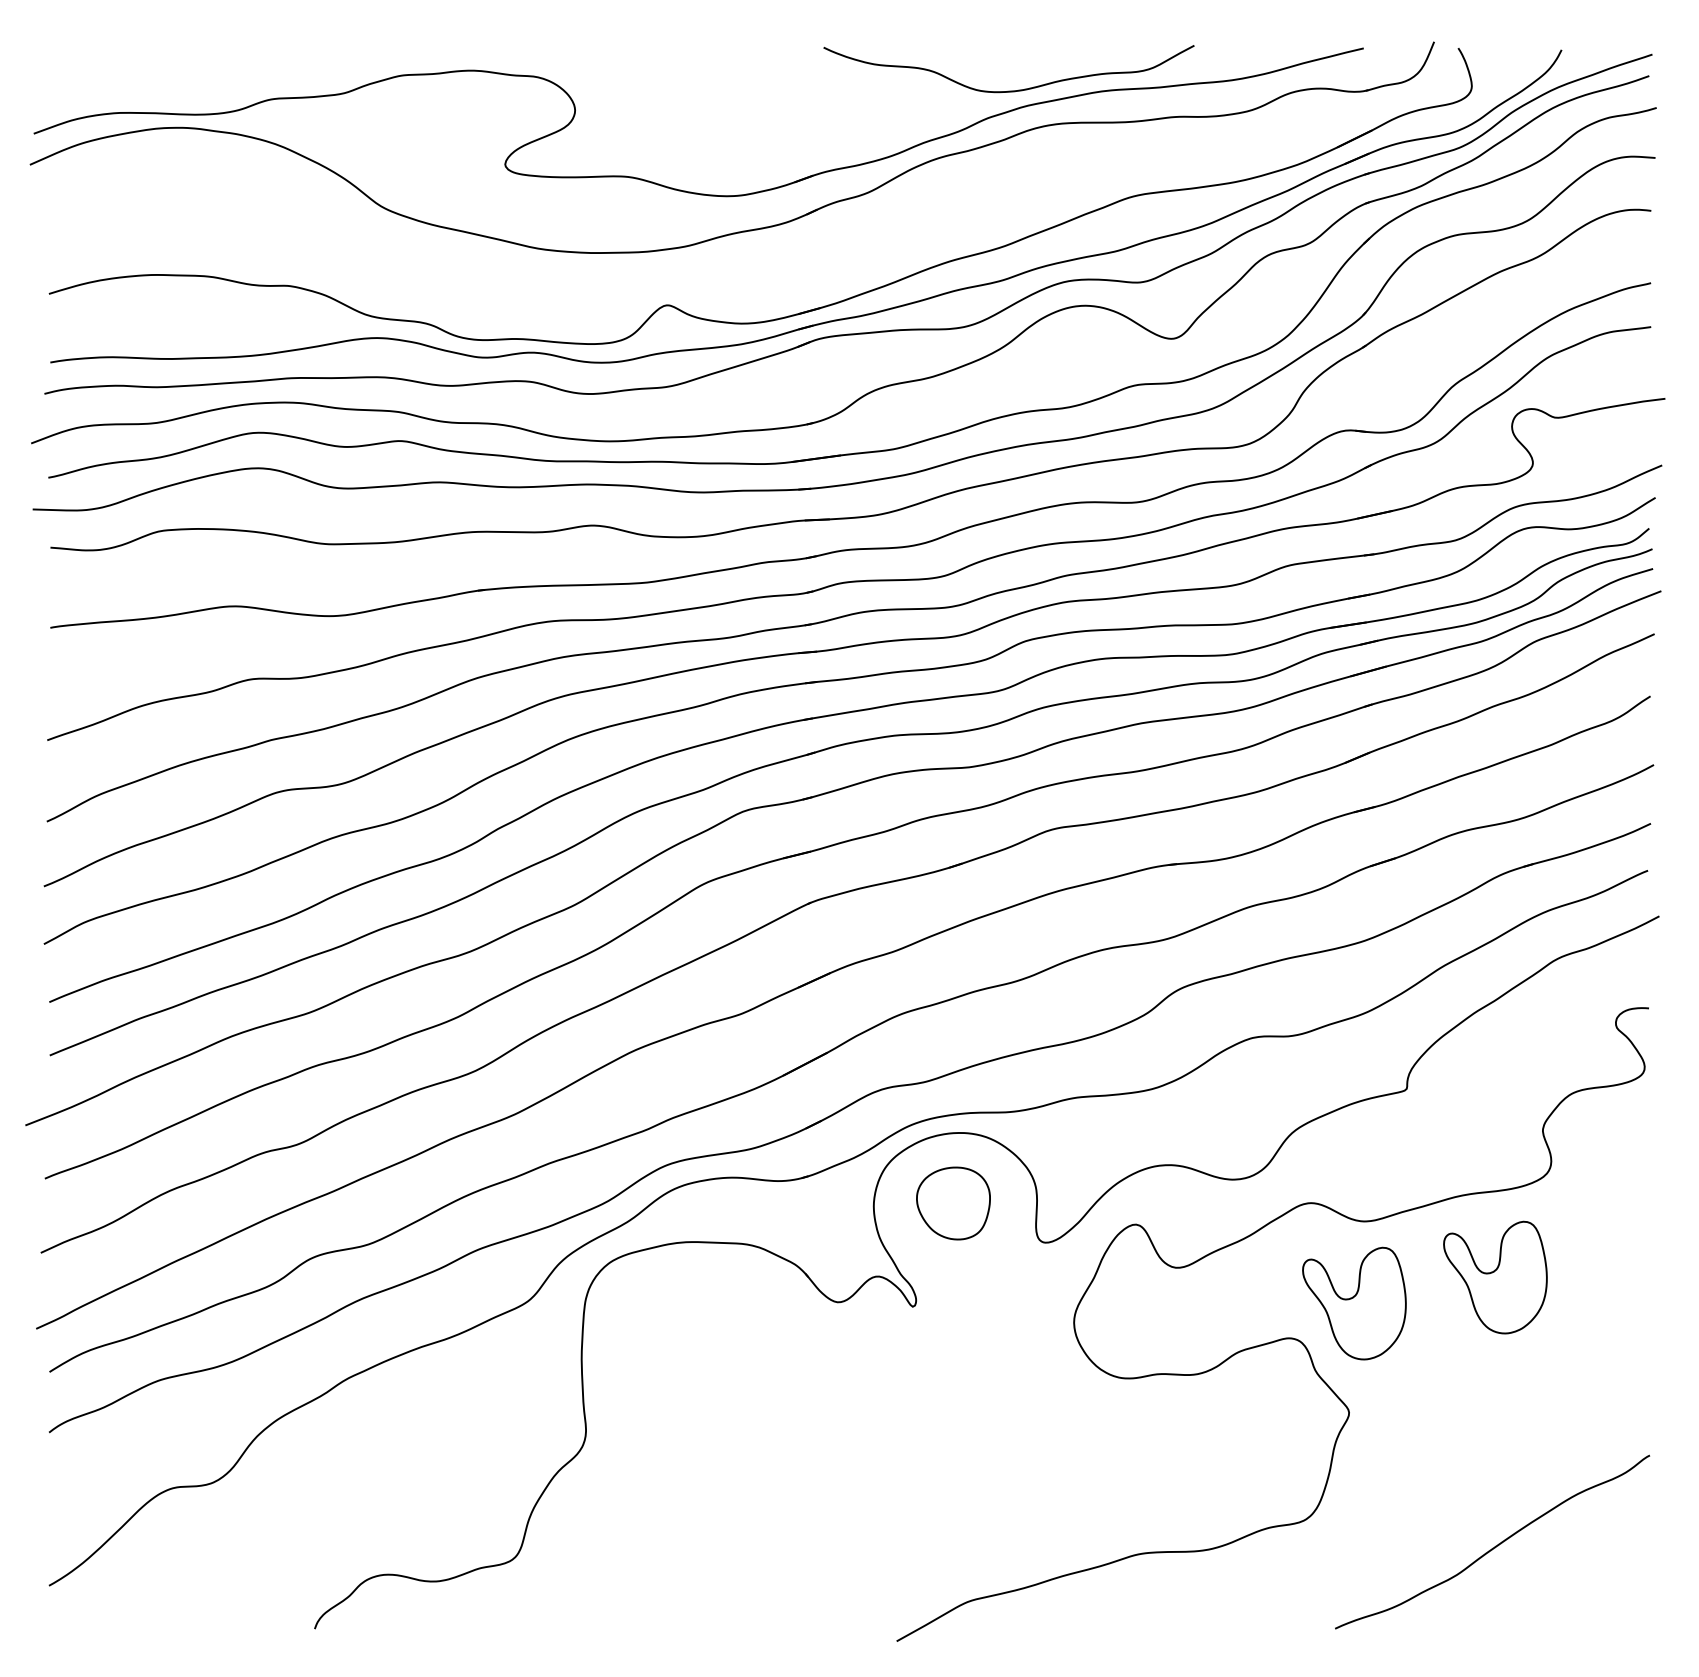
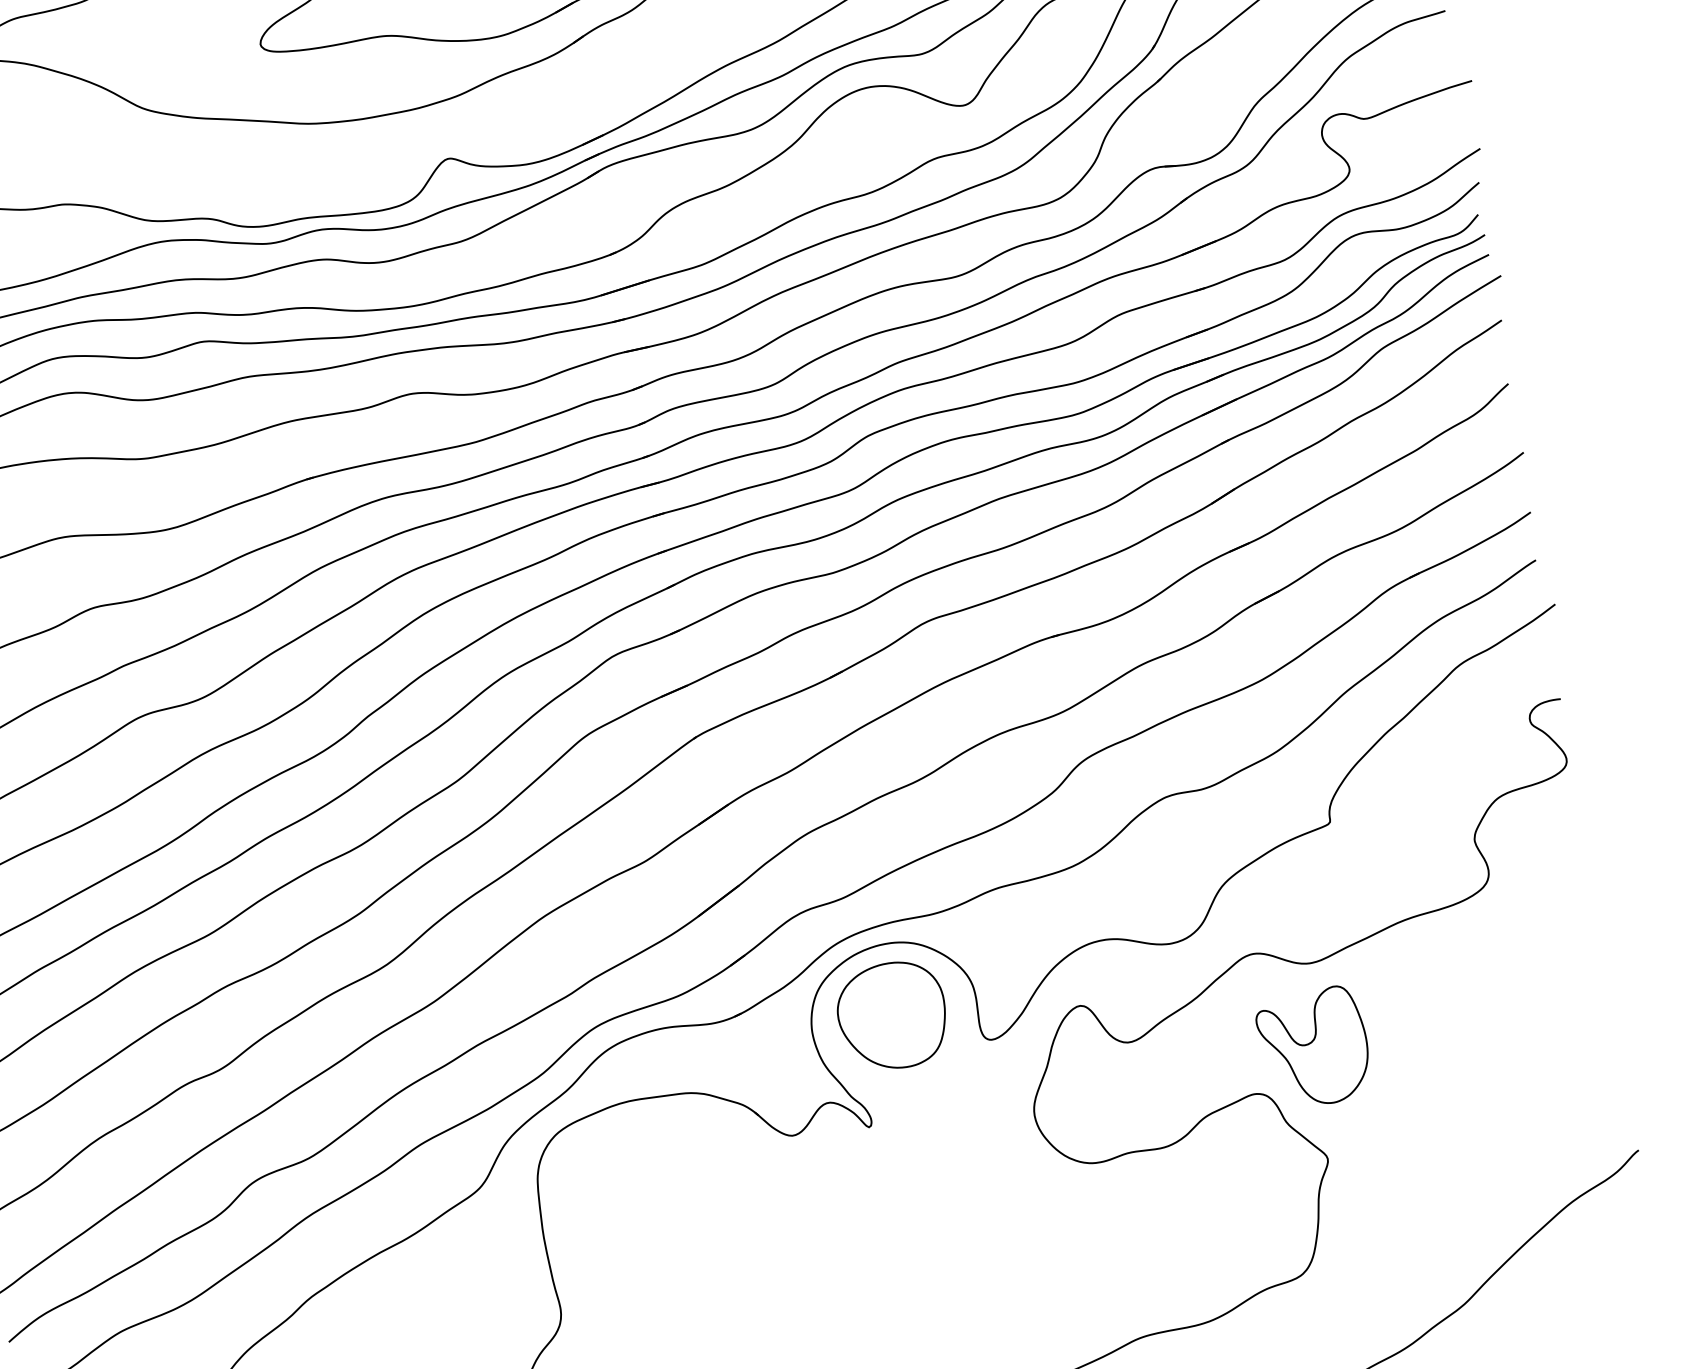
part: (953, 1203) -> (892, 1016), size x1.43
part: (1495, 1277) -> (1452, 997), removed

